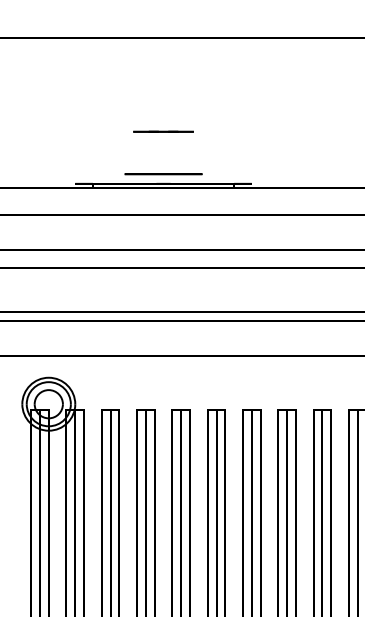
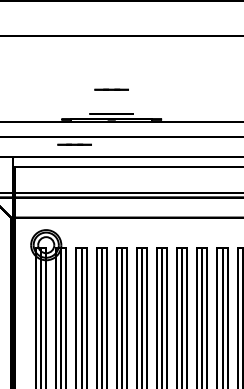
line: (98, 227) -> (74, 144), added

